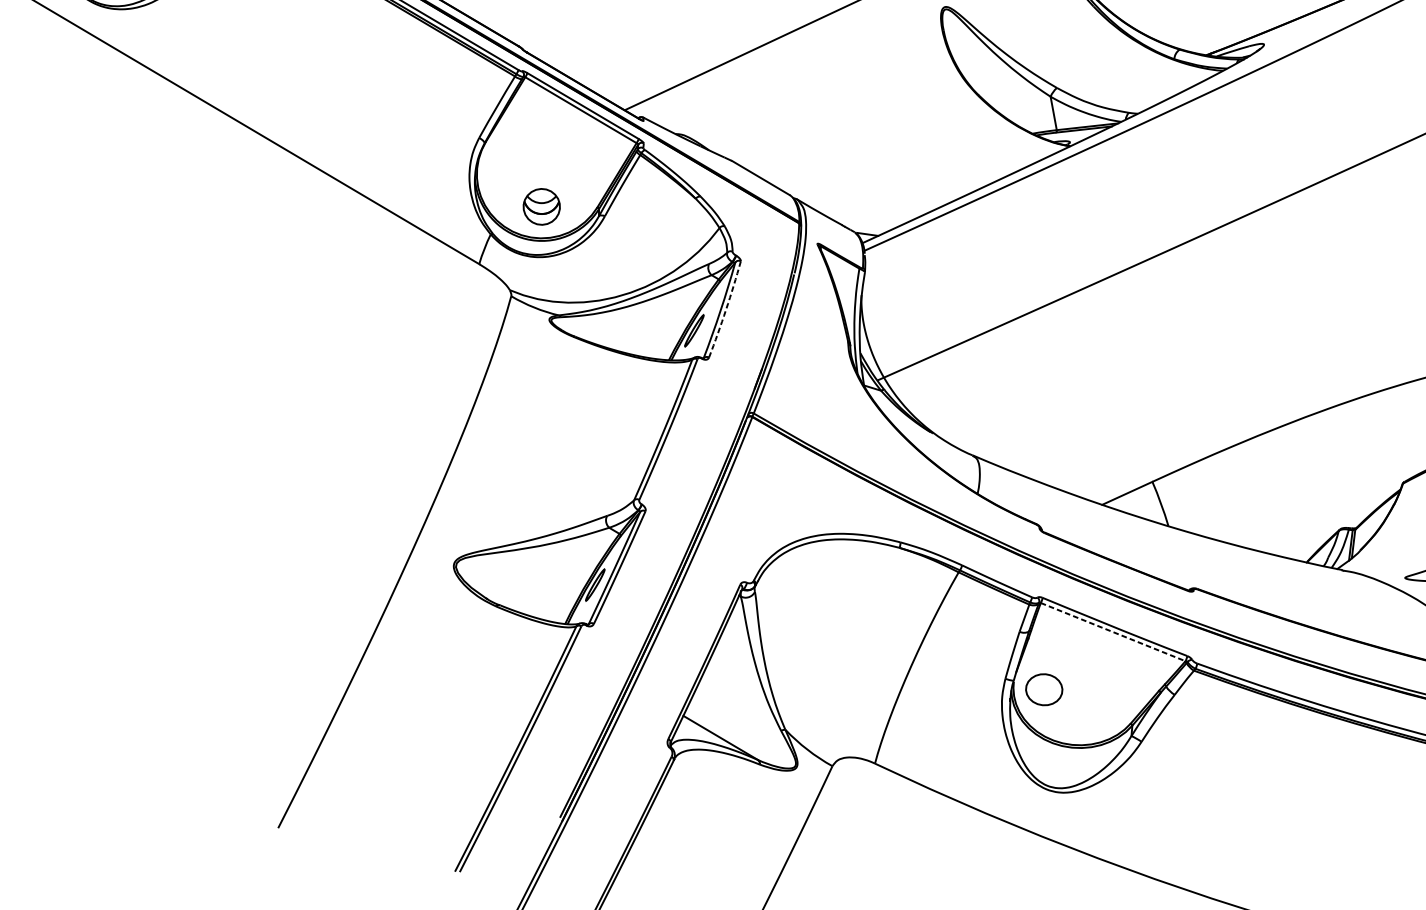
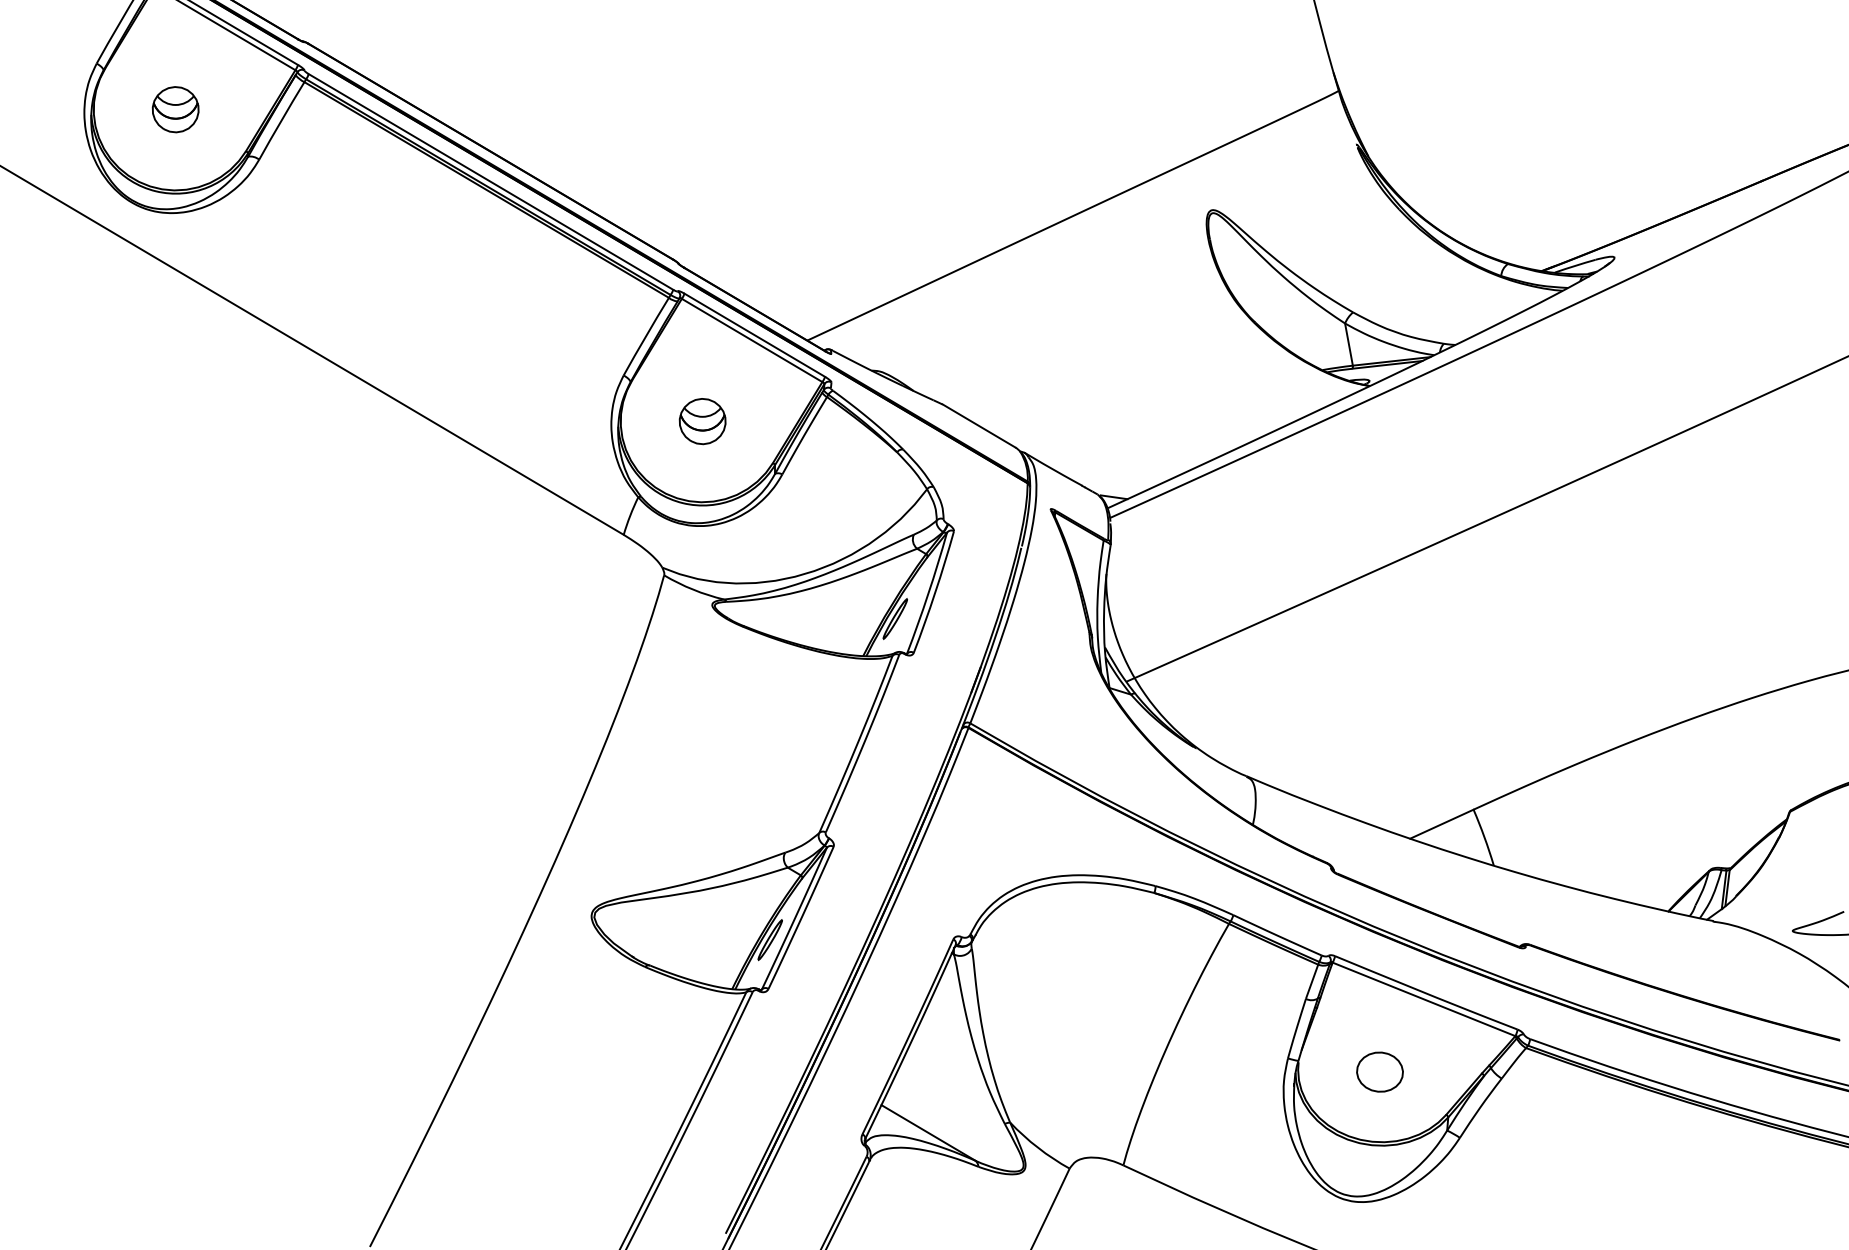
part: (541, 206) -> (702, 421), moved
arc: (726, 309) -> (935, 592), dashed -> solid
line: (1113, 632) -> (1424, 999), dashed -> solid
part: (1043, 689) -> (1379, 1071), moved

